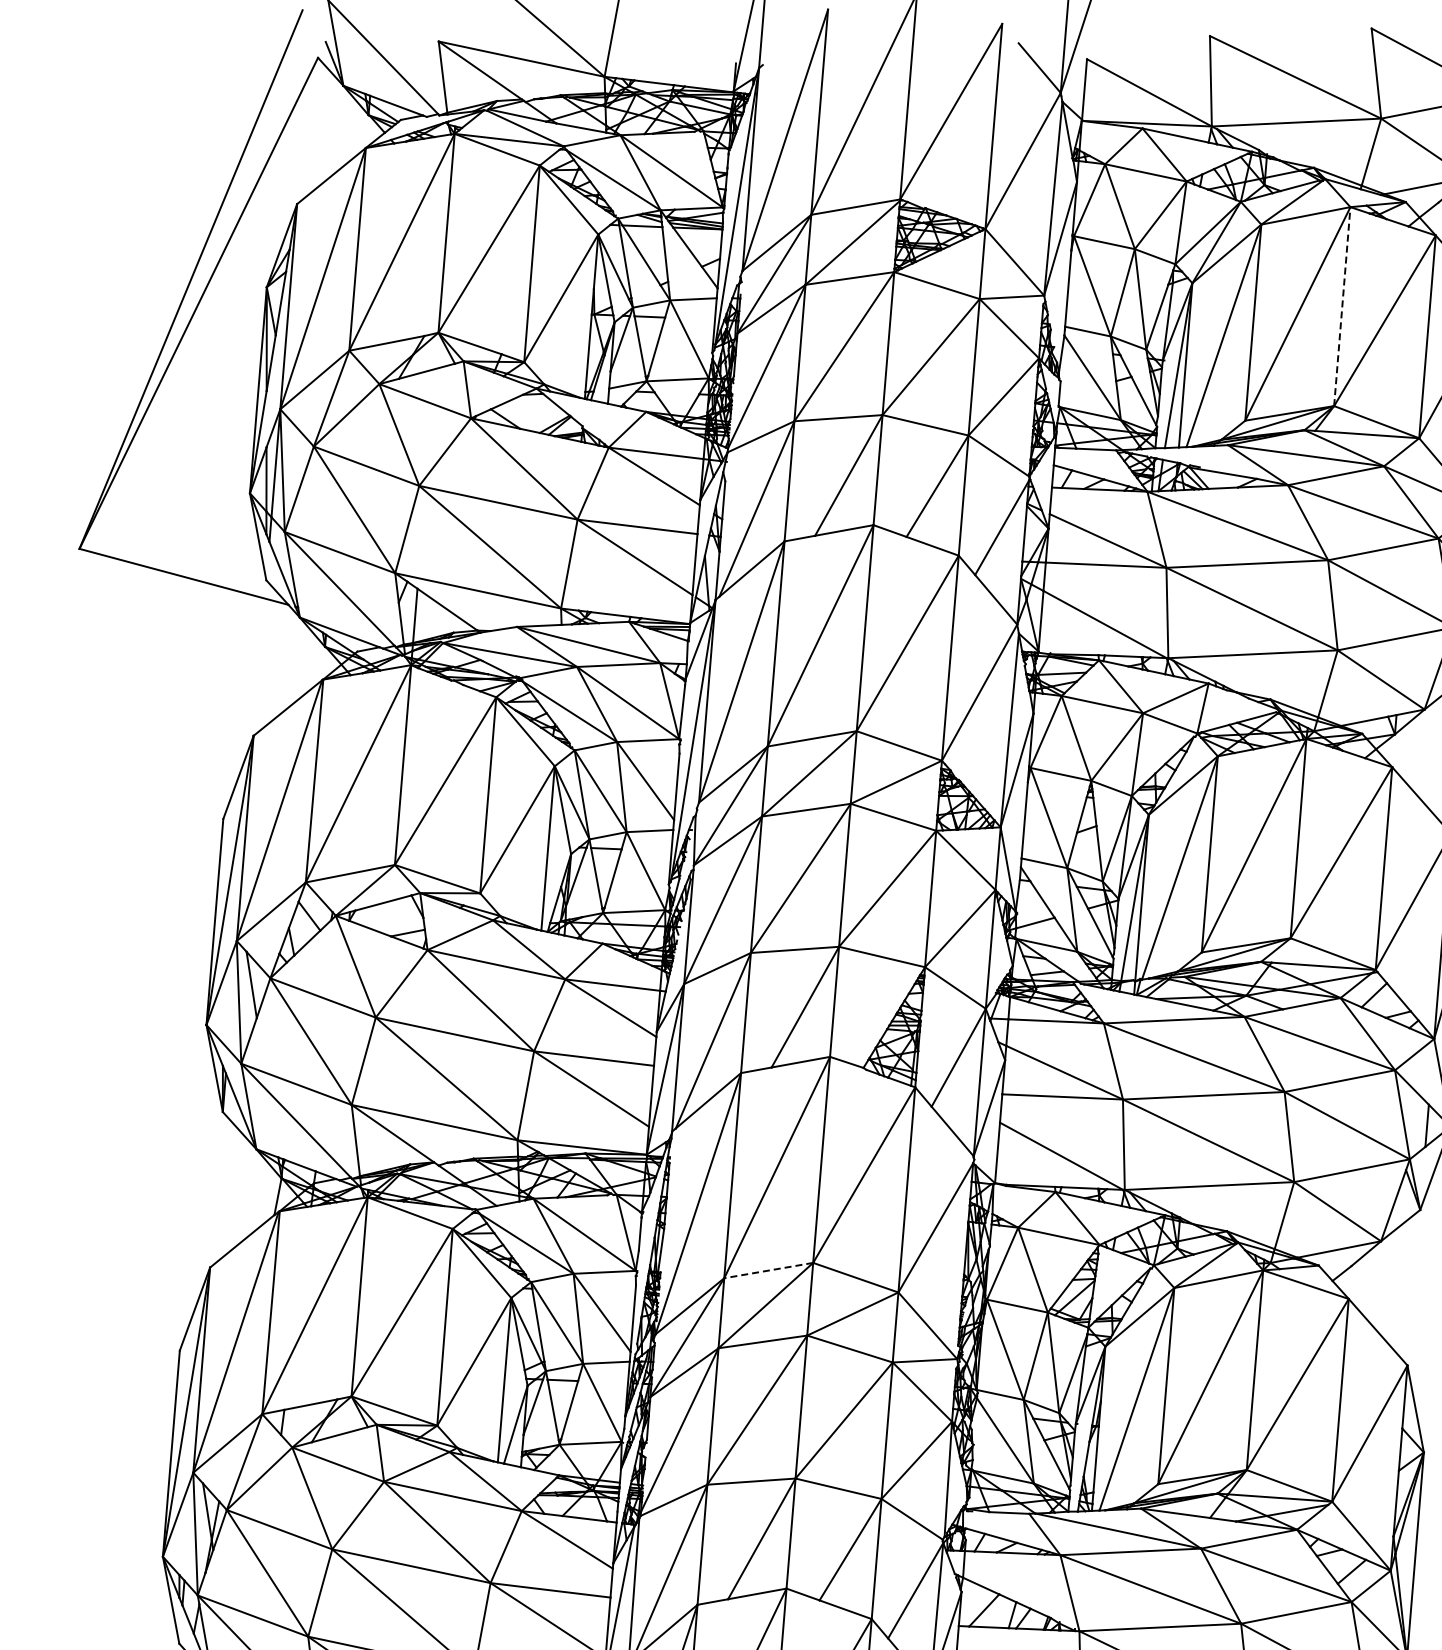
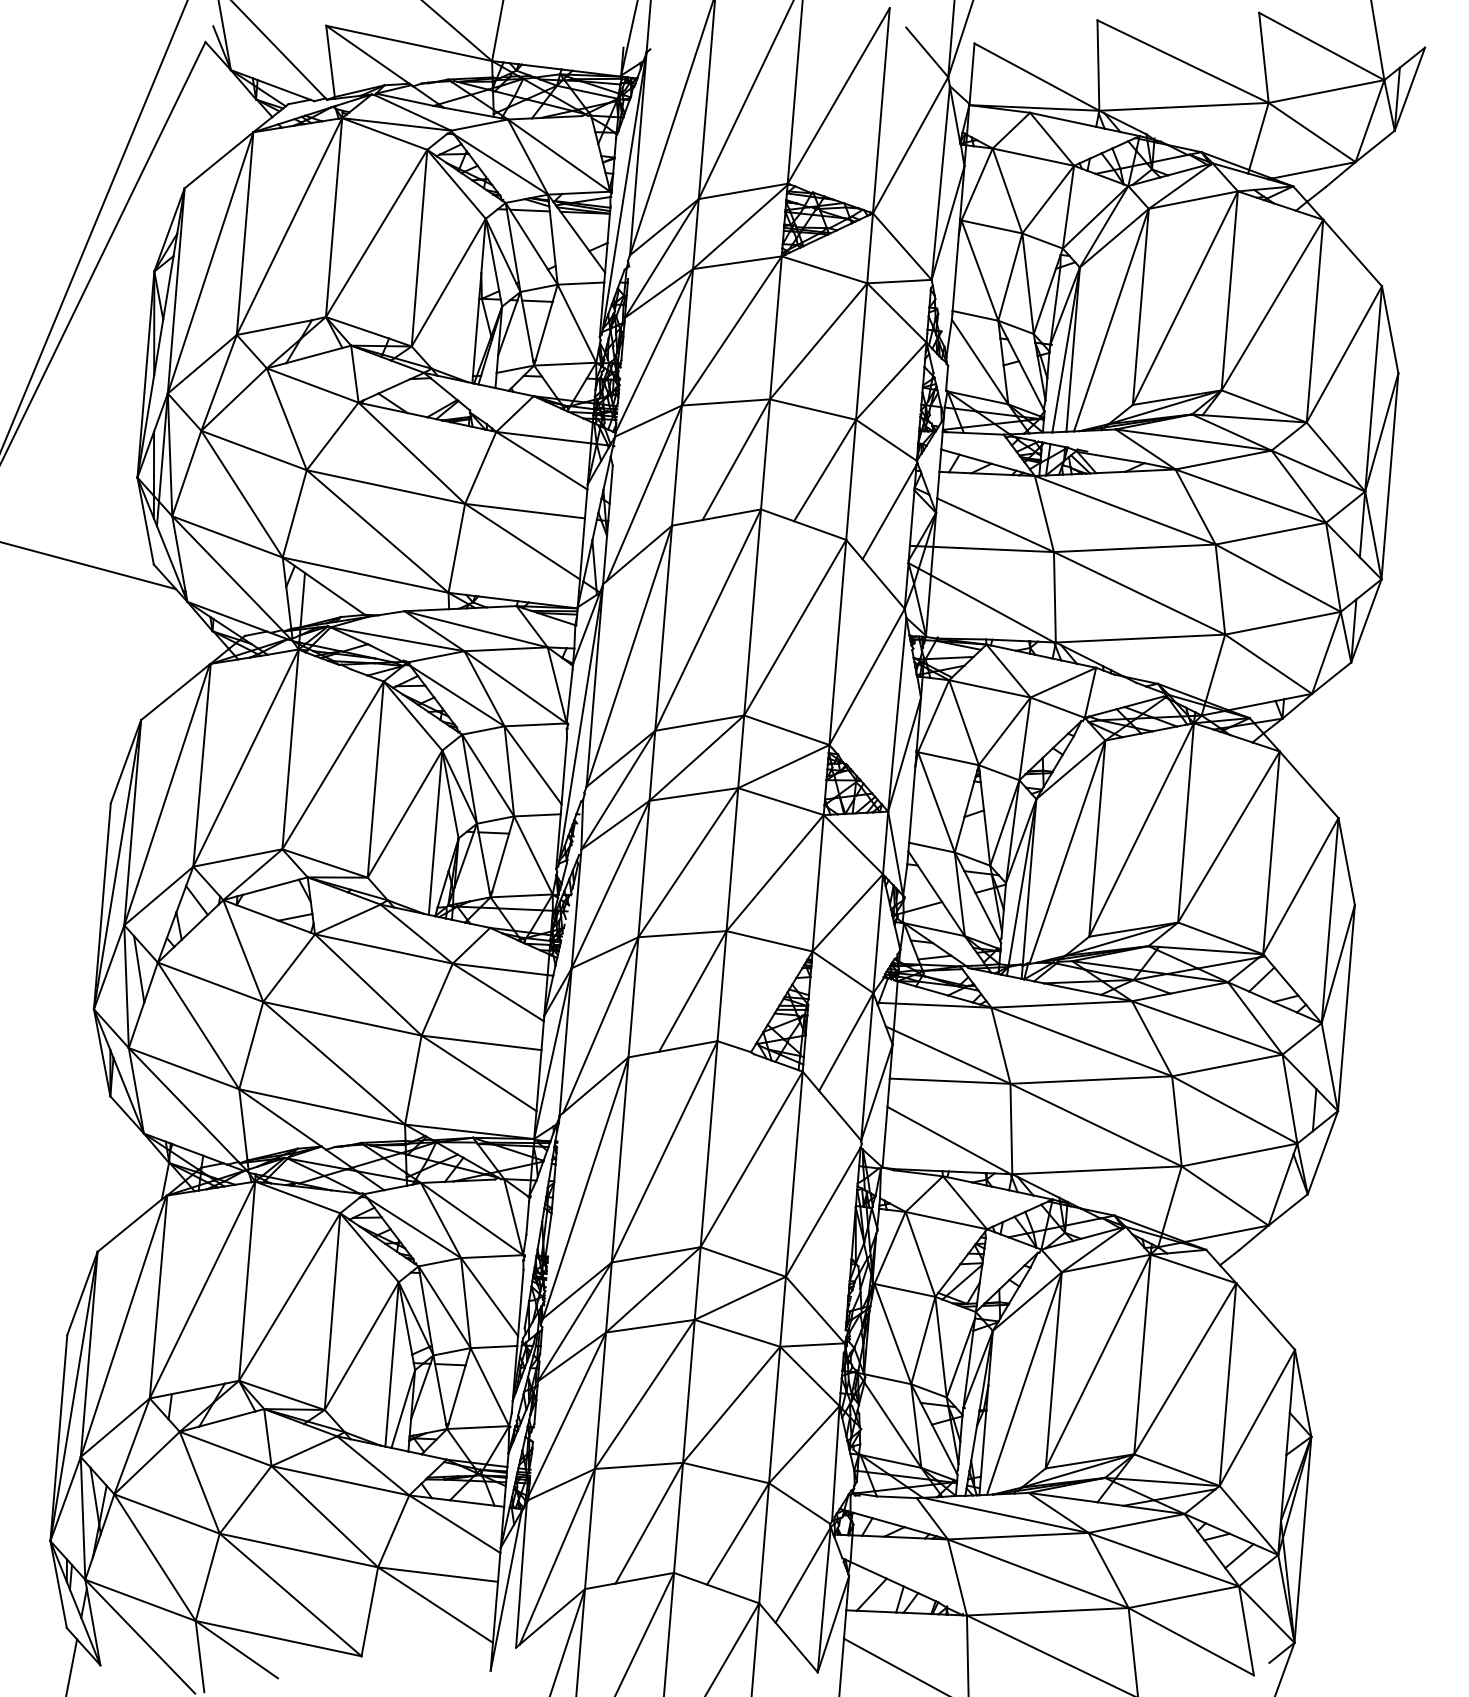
line: (1342, 306) -> (1229, 290), dashed -> solid
line: (768, 1270) -> (655, 1254), dashed -> solid

